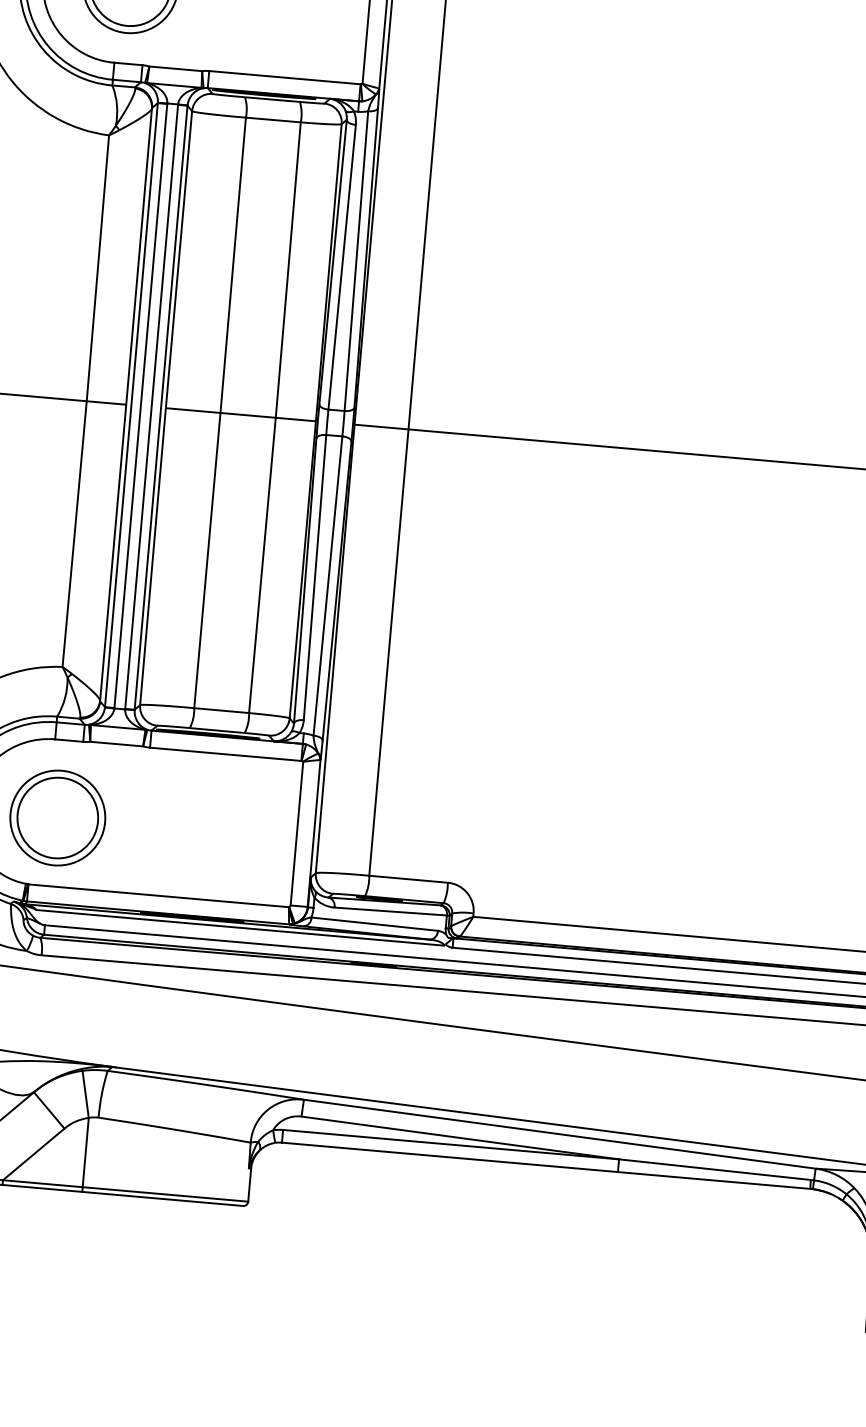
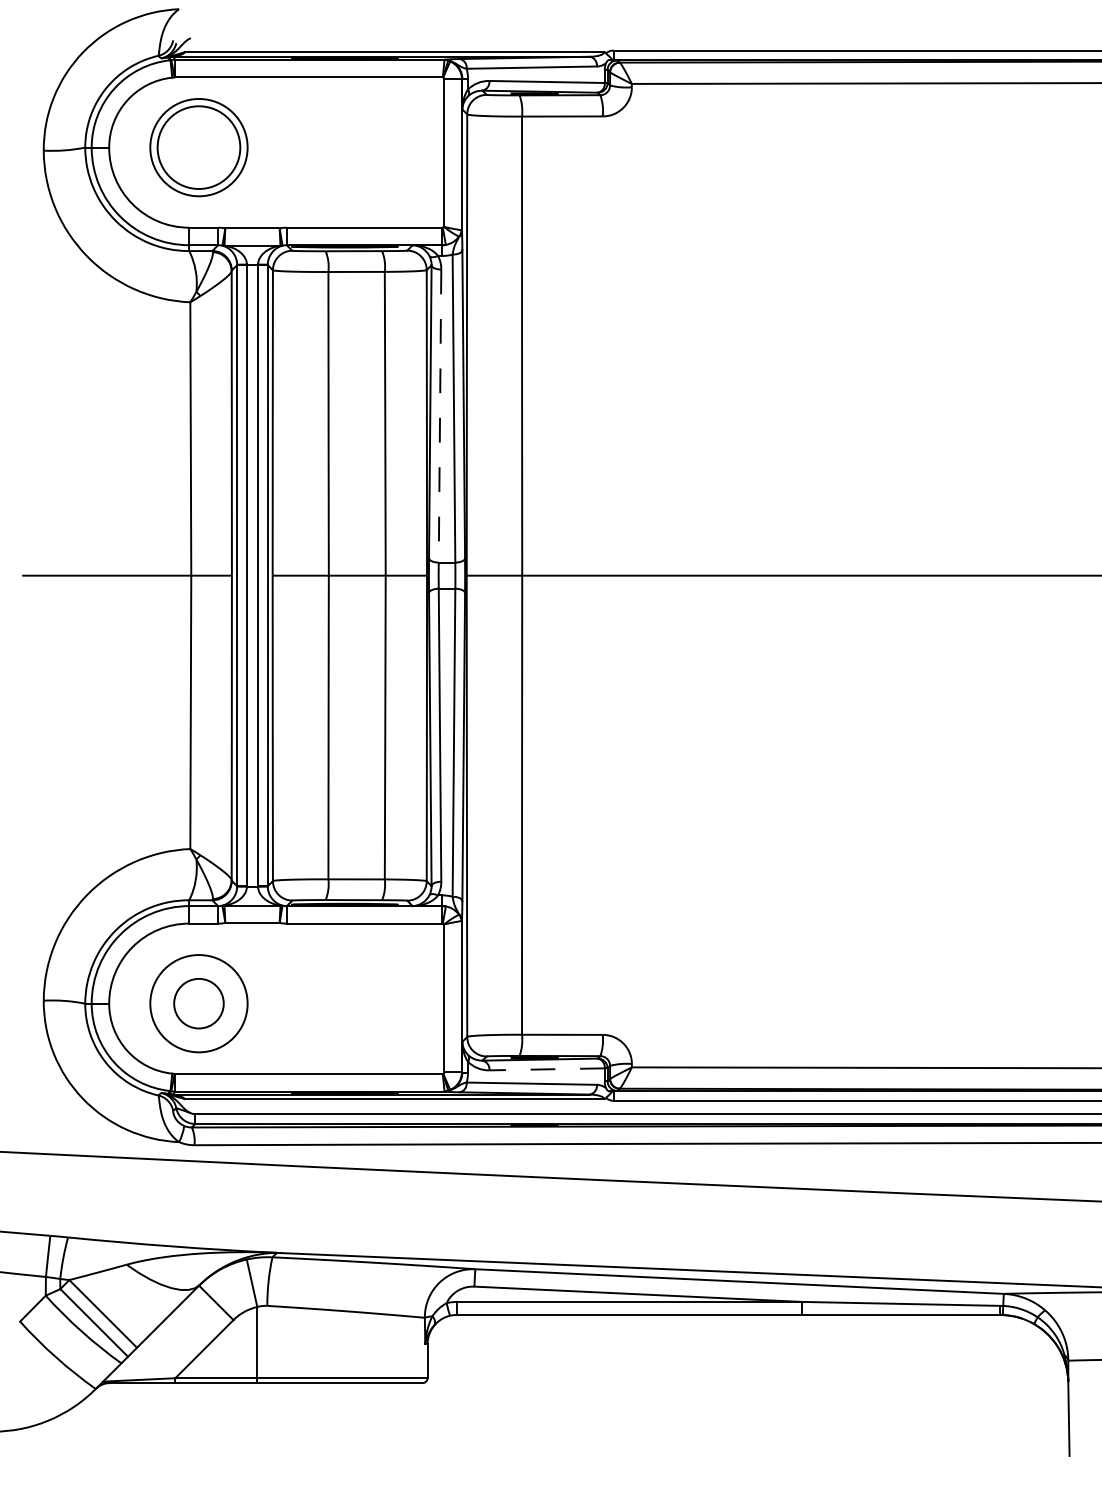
line: (342, 267) -> (440, 416), solid -> dashed
circle: (57, 817) -> (198, 1003), size x0.6
line: (391, 911) -> (547, 1069), solid -> dashed

